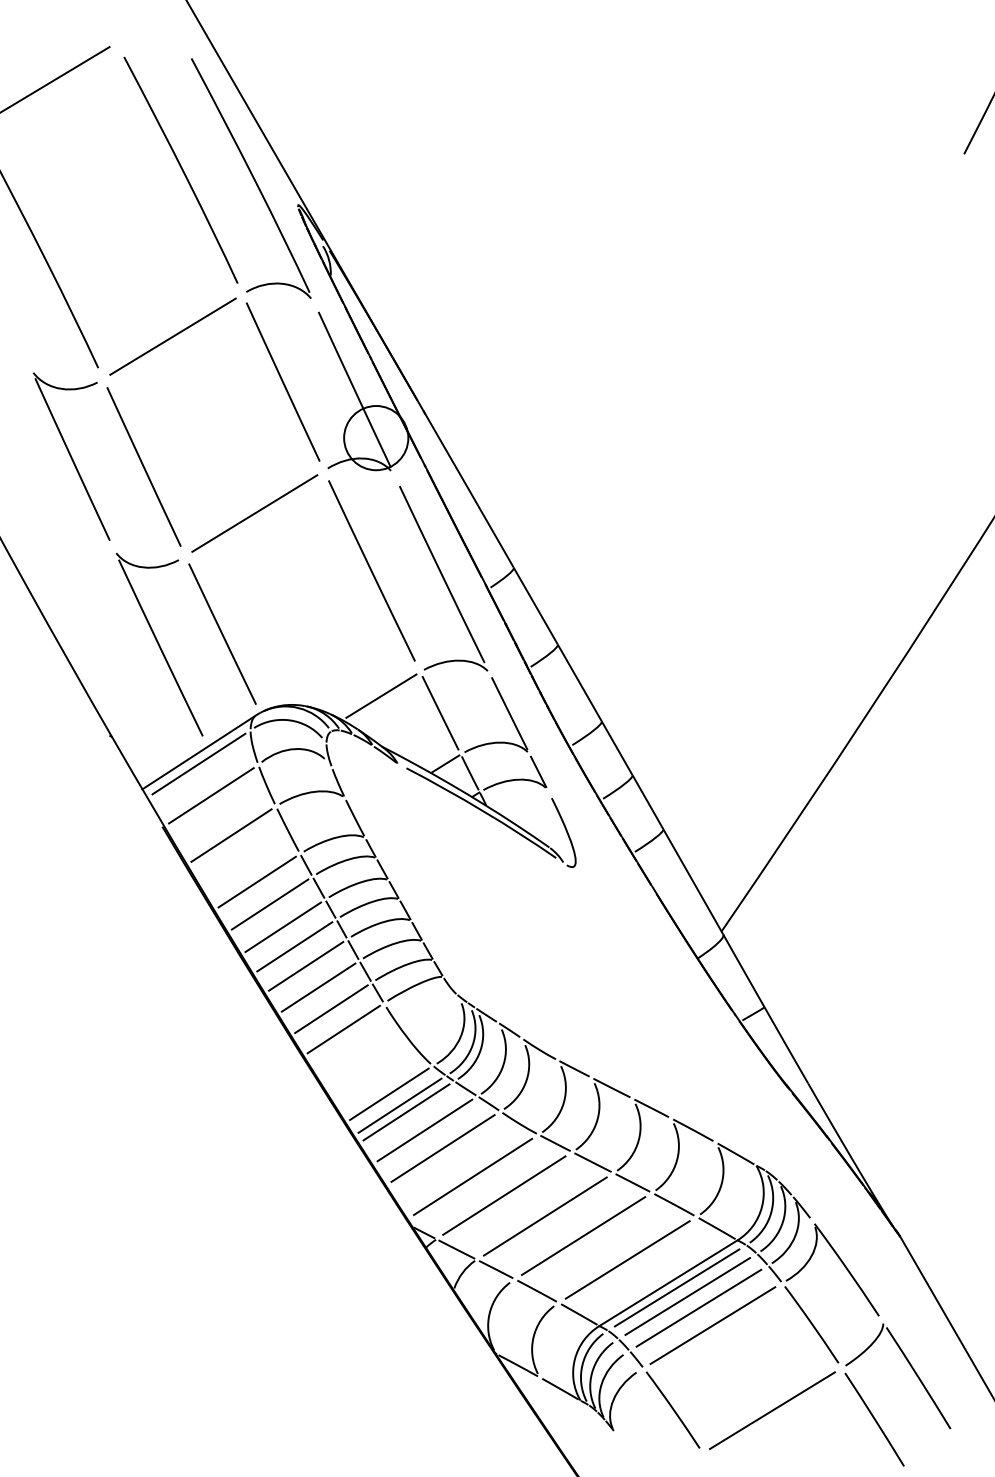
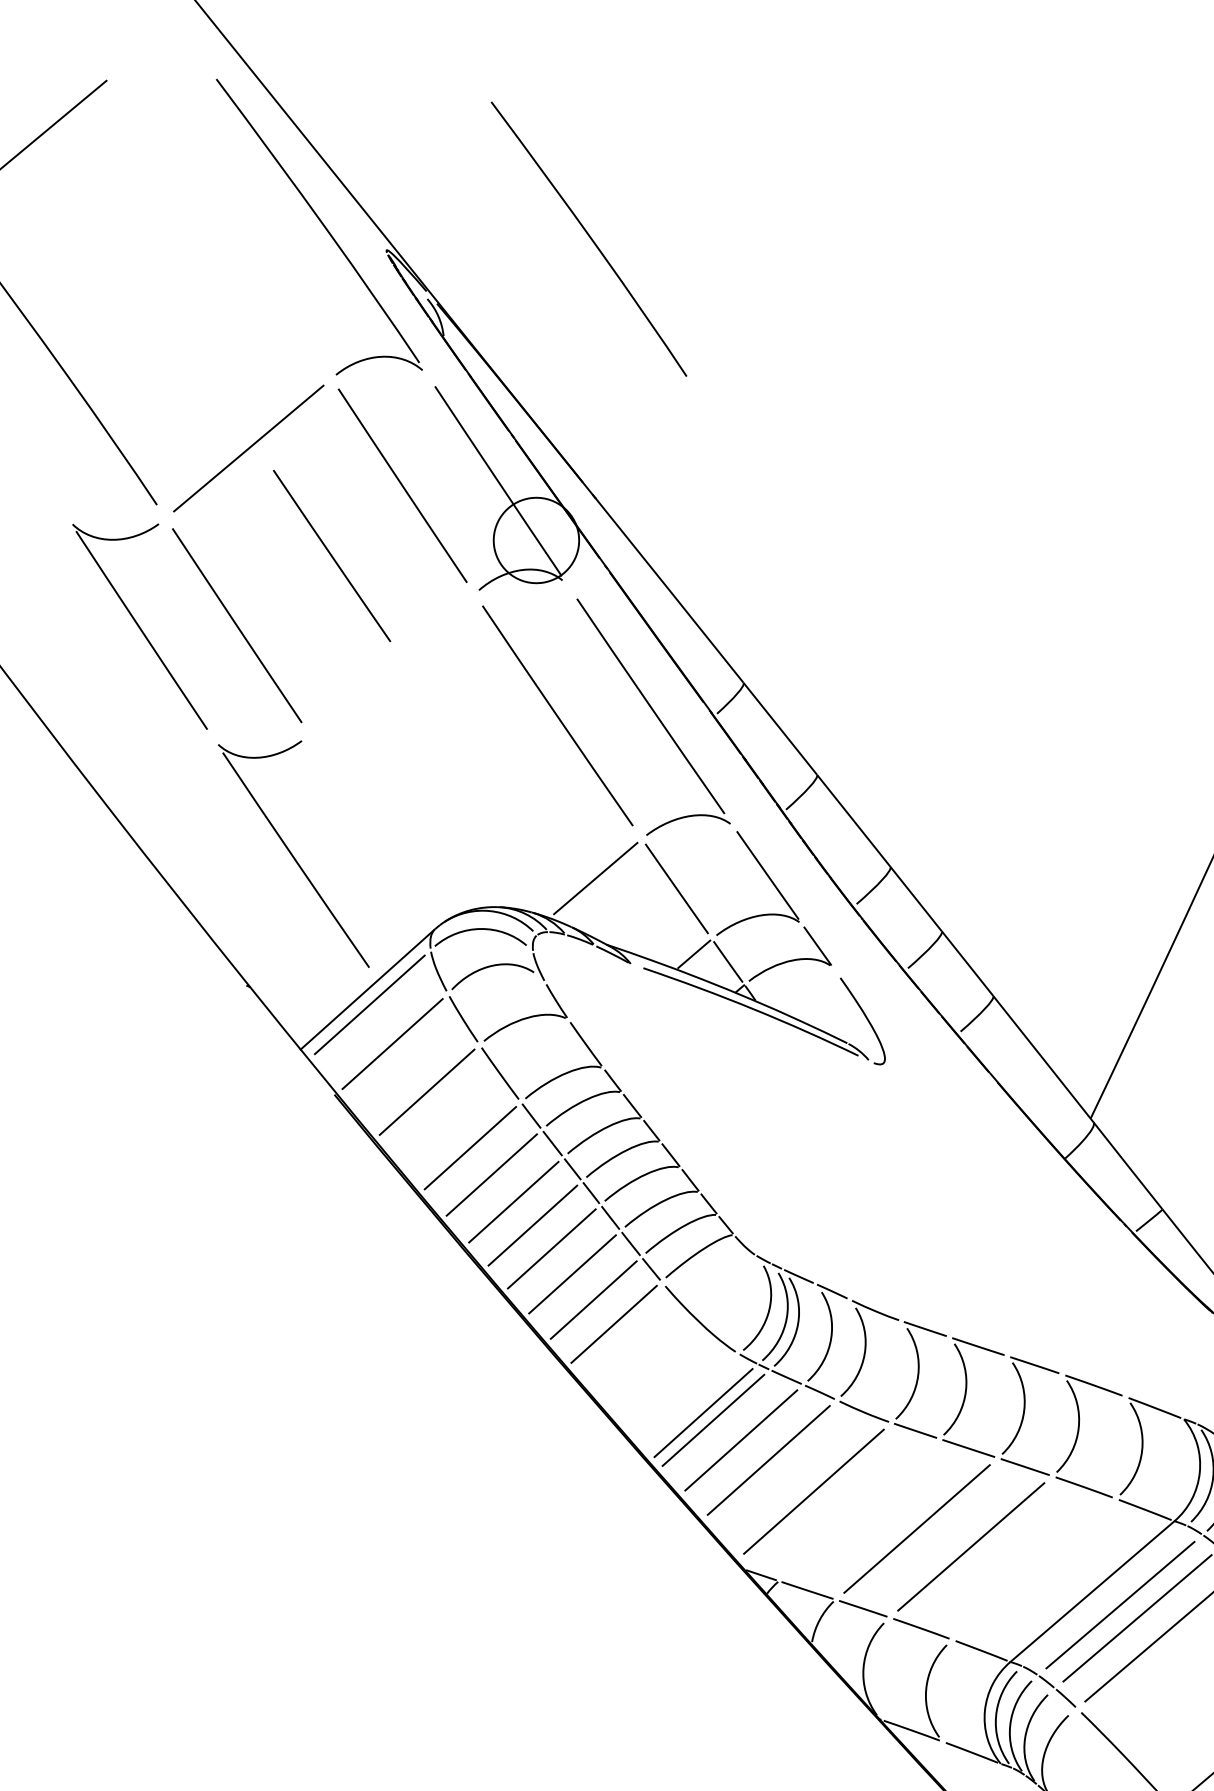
curve: (180, 168) -> (588, 236), moved
line: (254, 513) -> (391, 664), removed
line: (222, 633) -> (331, 555), moved
line: (389, 1093) -> (687, 1399), removed
line: (504, 1195) -> (859, 1509), removed
line: (627, 1259) -> (1033, 1568), removed
line: (676, 1287) -> (1103, 1595), removed

